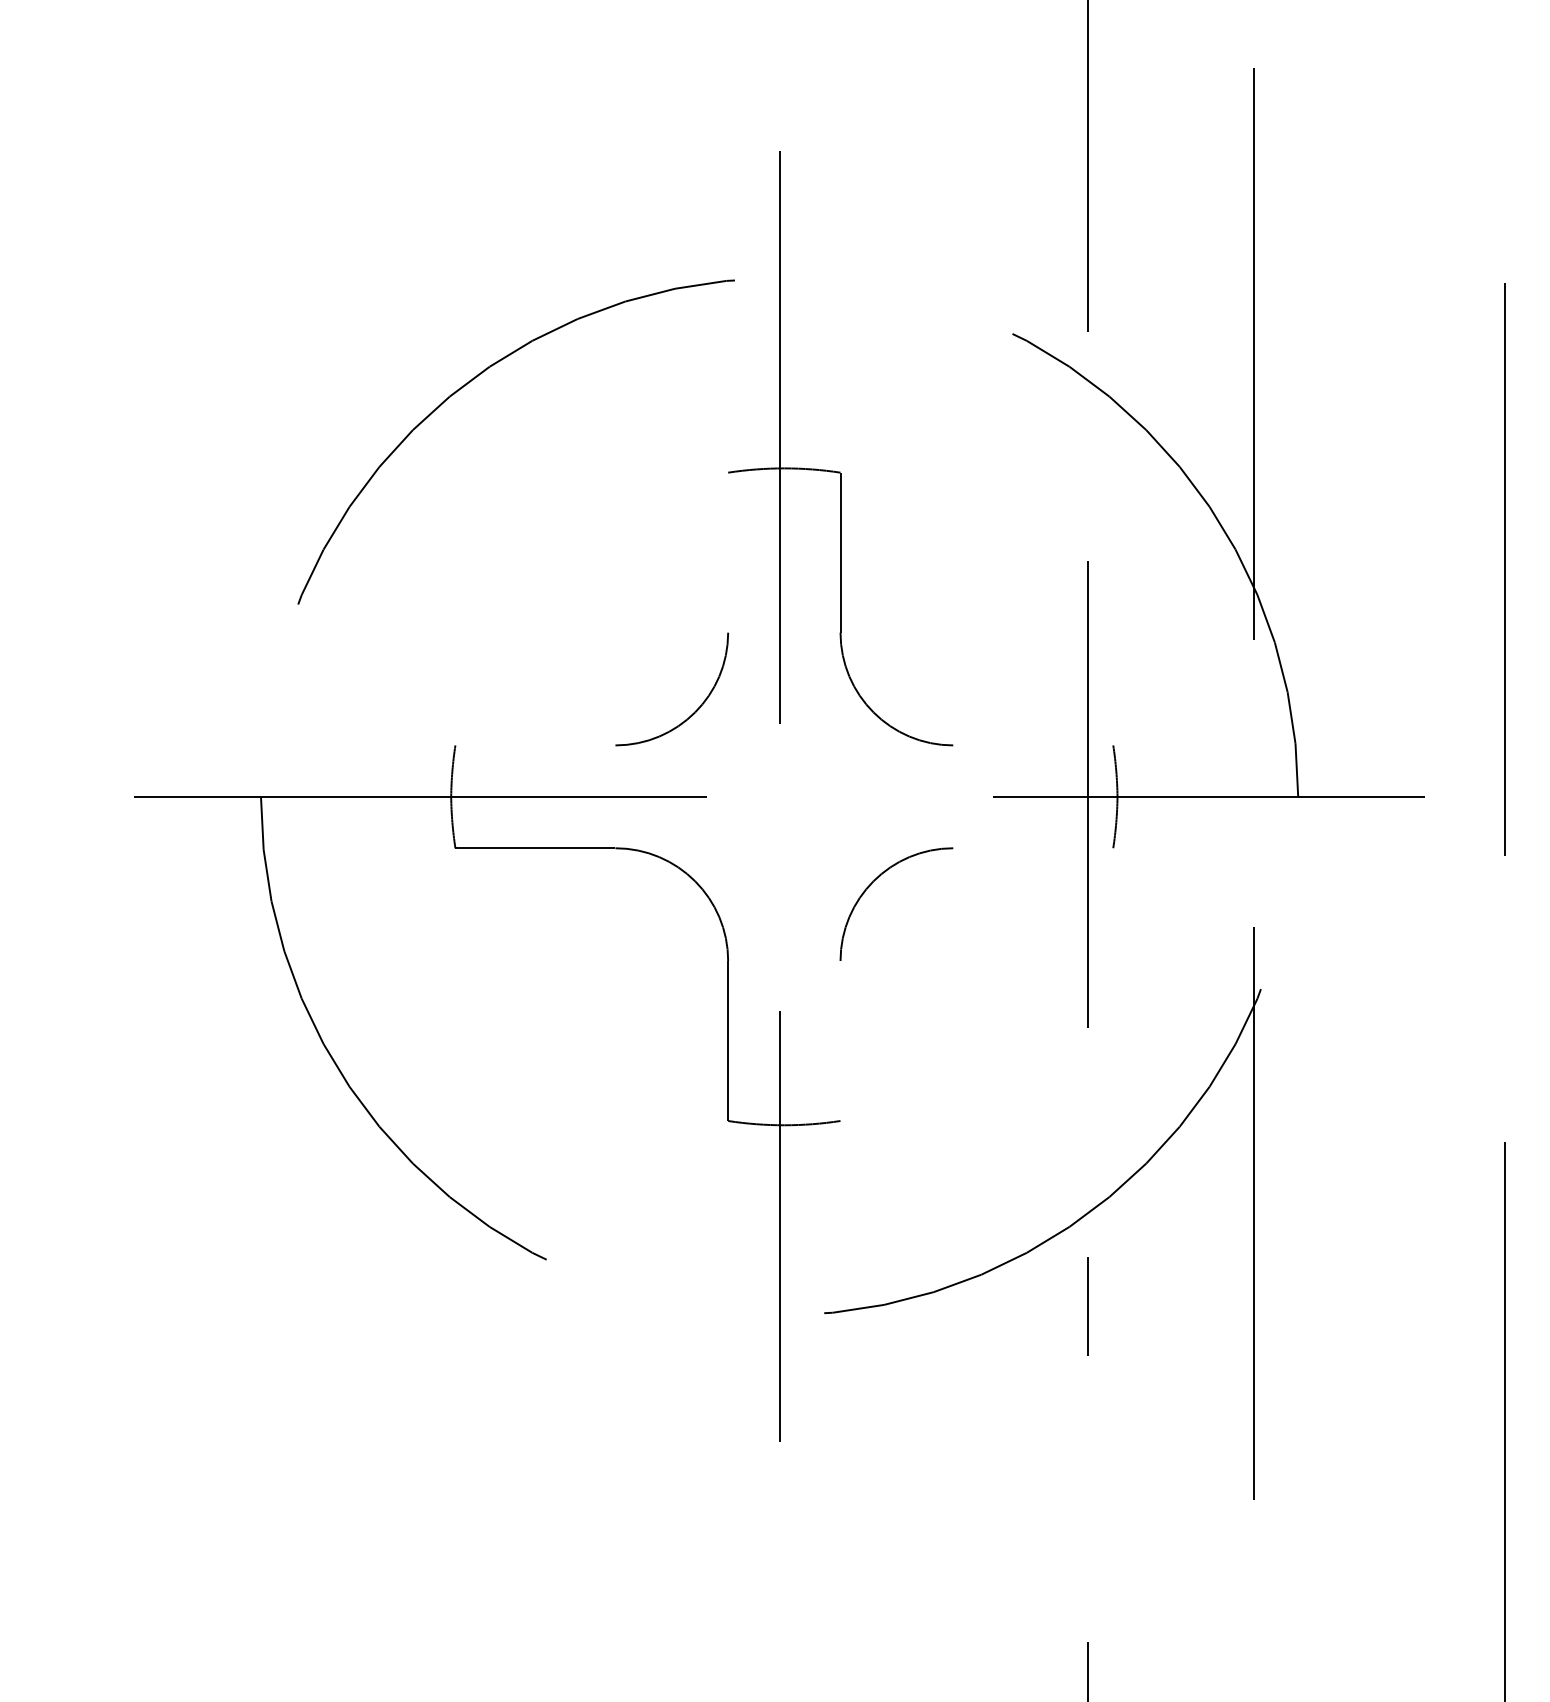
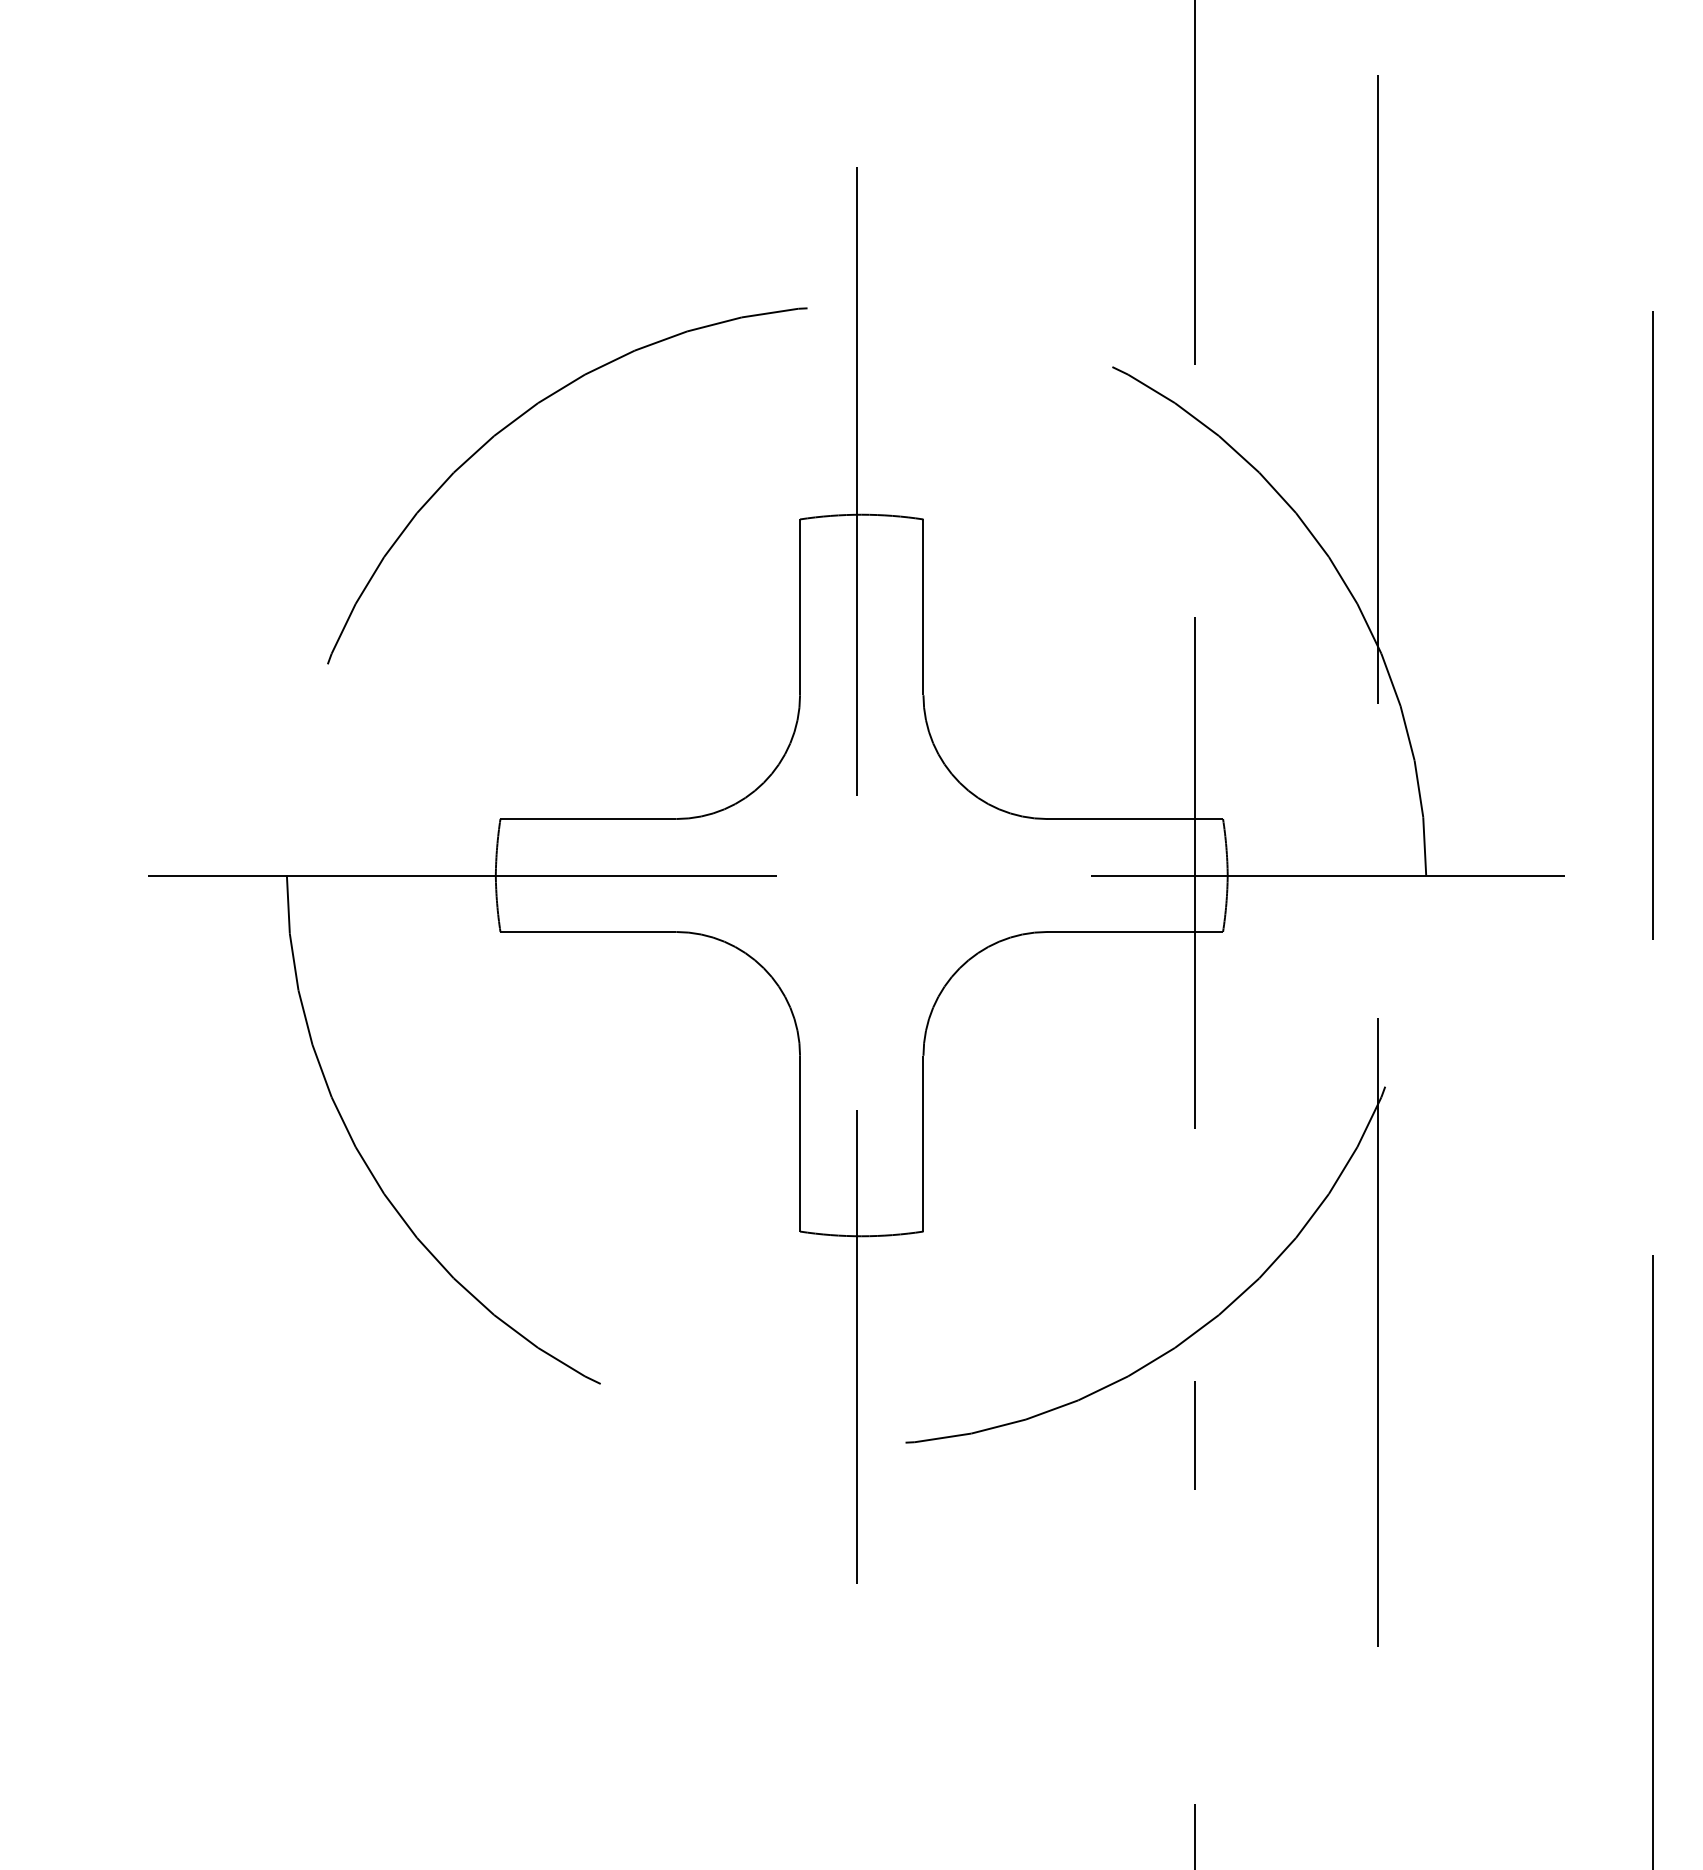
line: (728, 552) -> (800, 607), added
line: (535, 745) -> (588, 819), added
line: (1033, 745) -> (1135, 819), added
line: (1033, 847) -> (1135, 931), added
line: (840, 1040) -> (923, 1143), added

